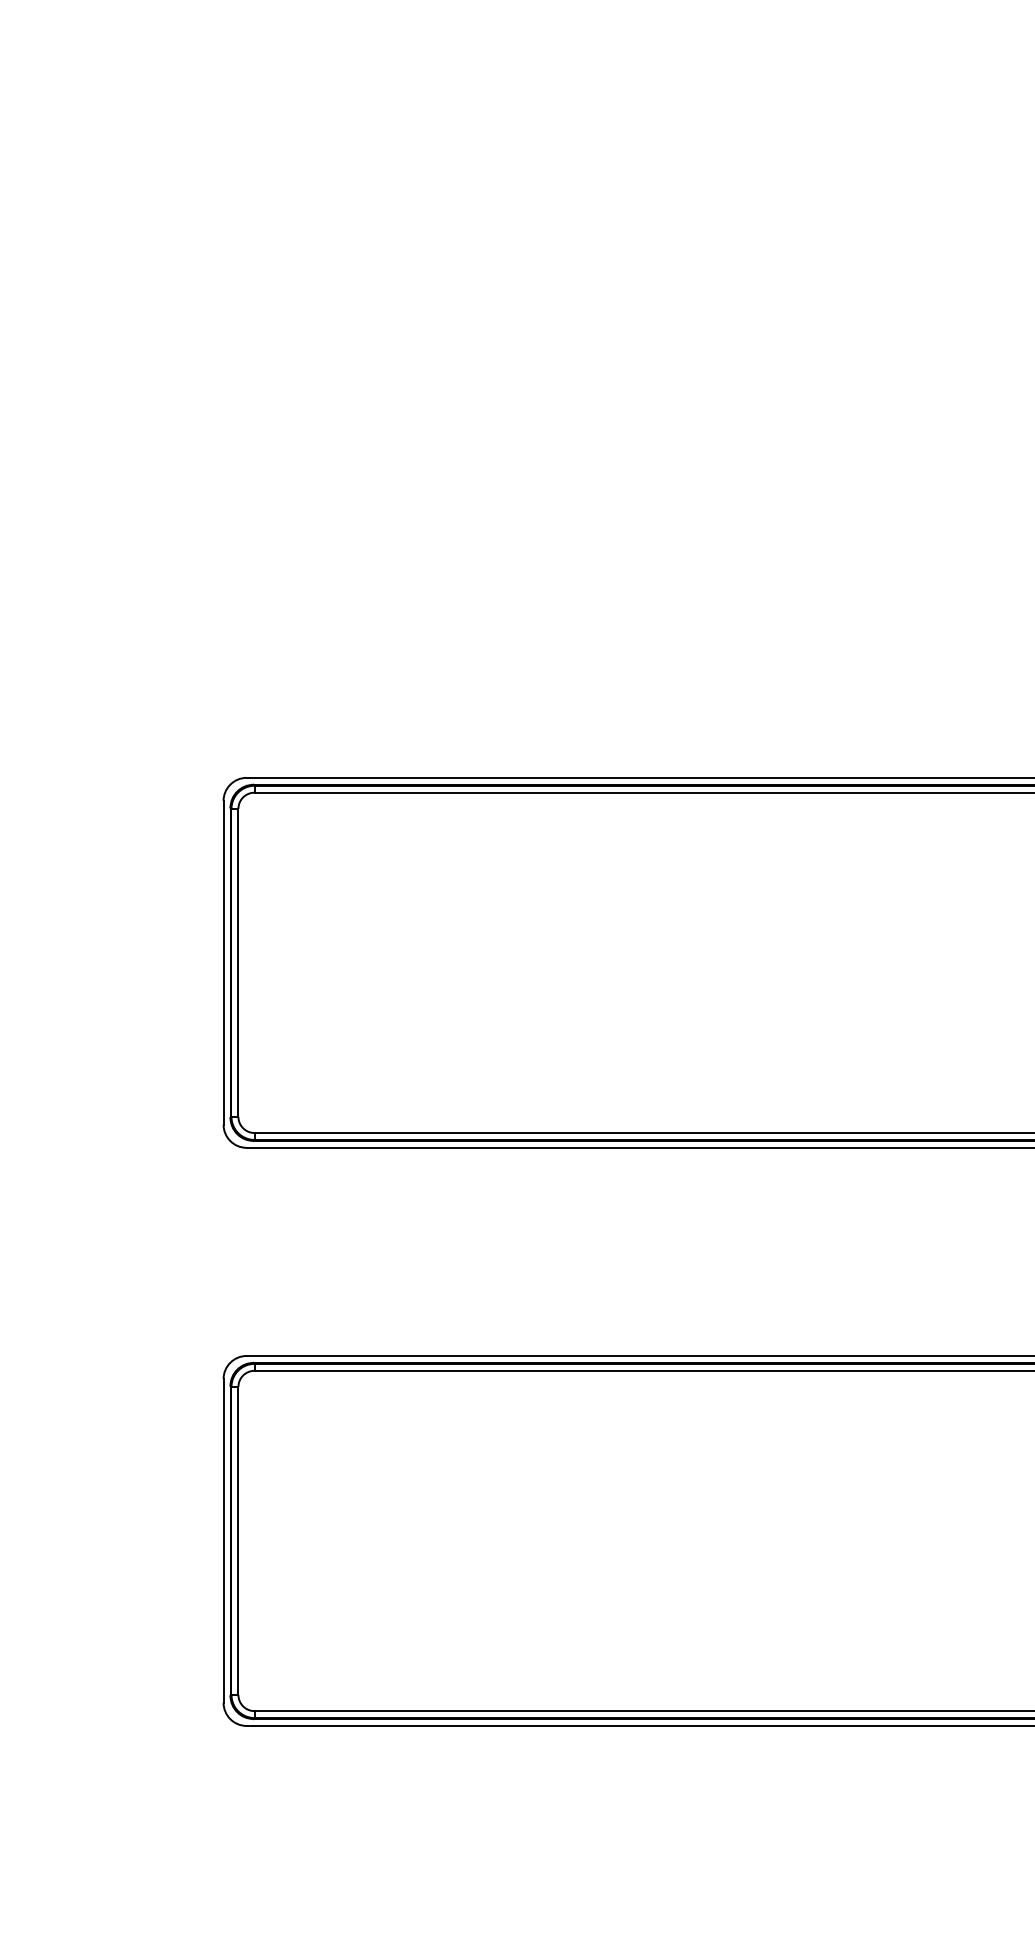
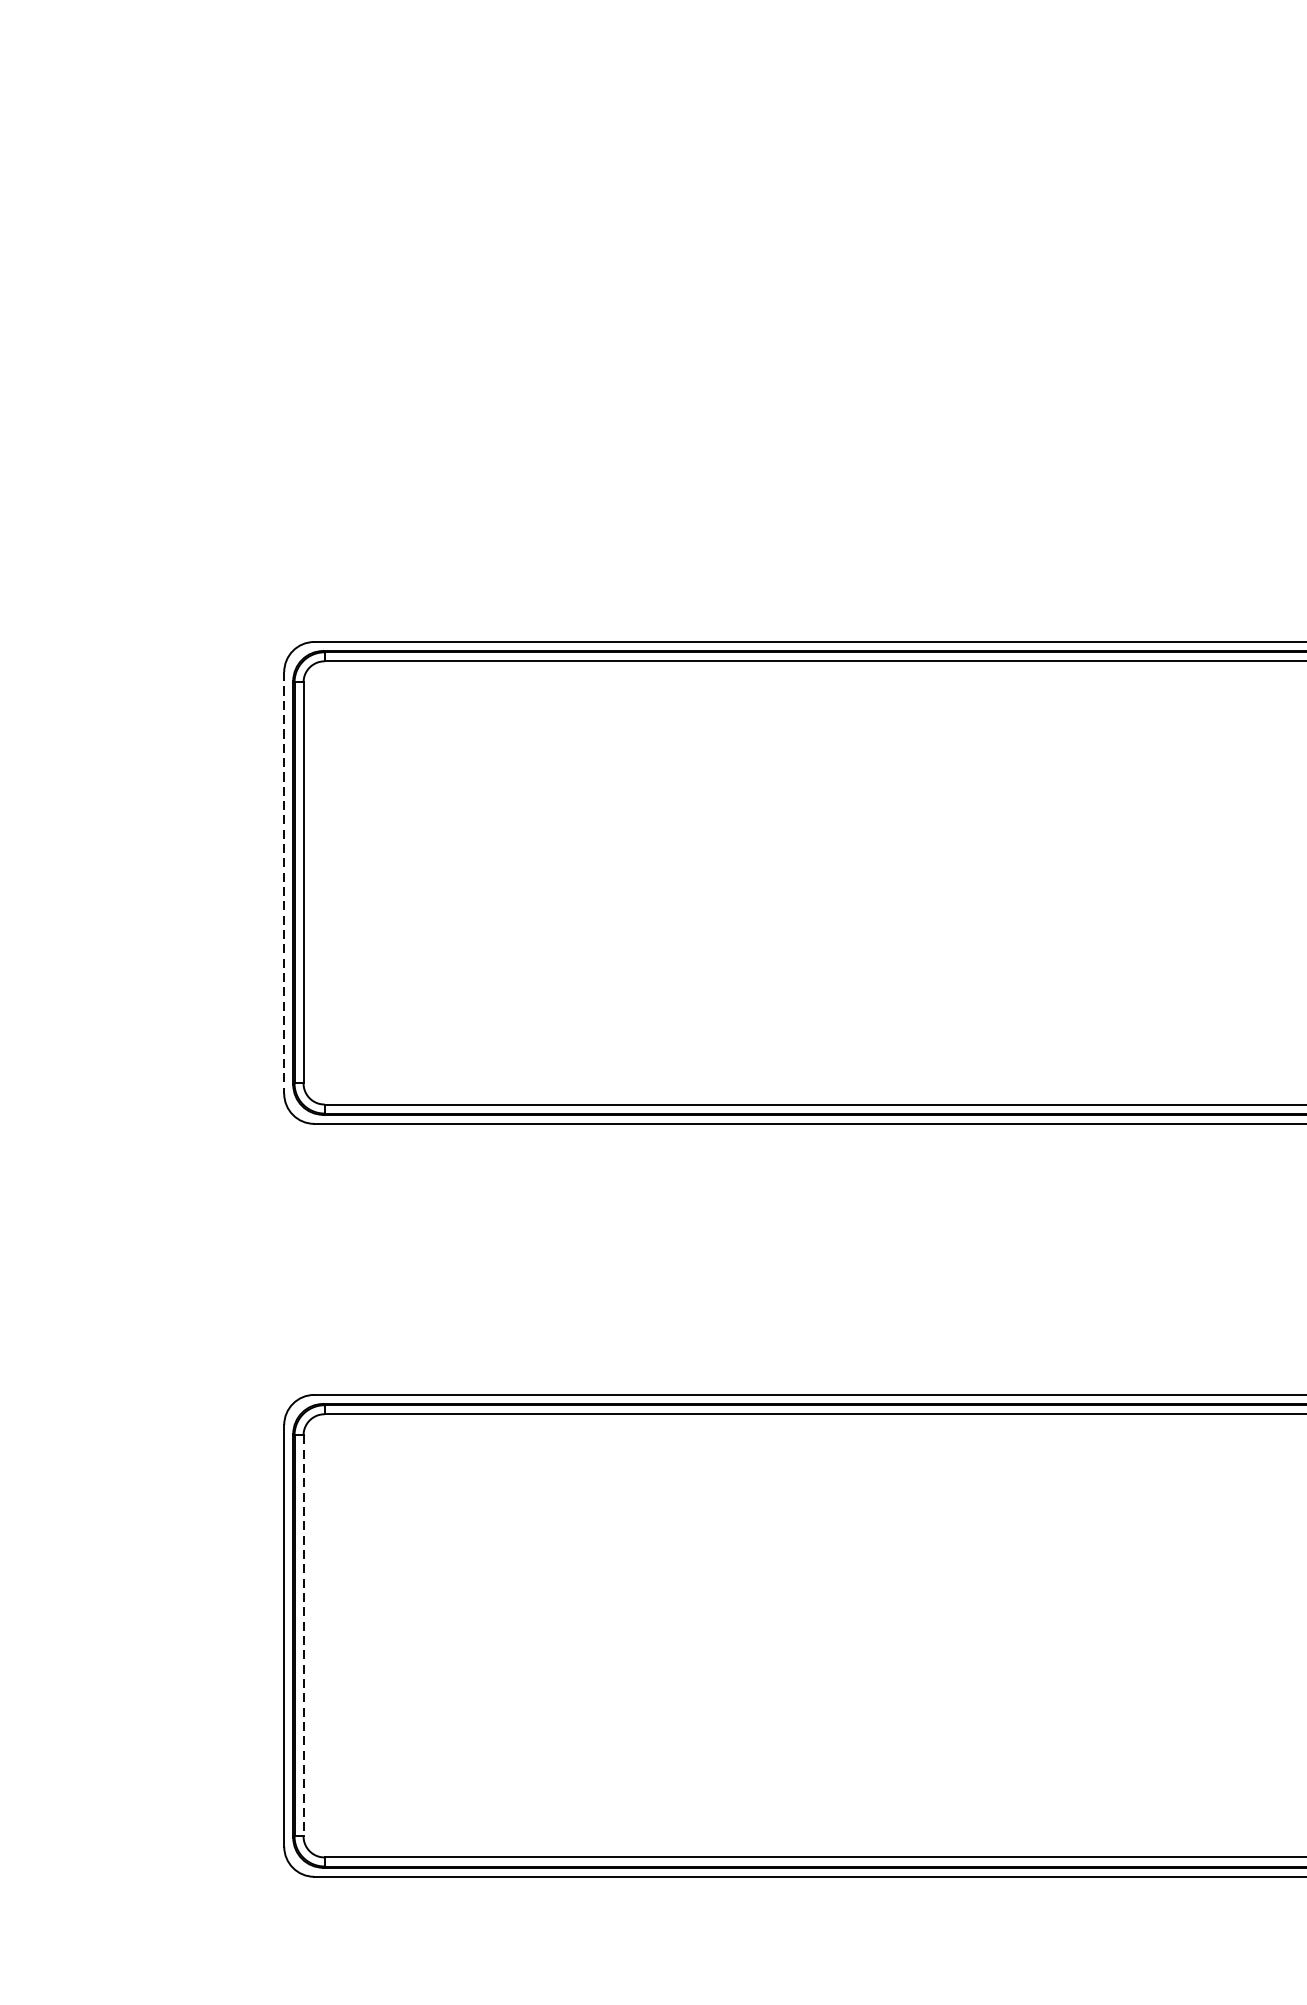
line: (223, 962) -> (284, 882), solid -> dashed
line: (238, 1540) -> (303, 1635), solid -> dashed

